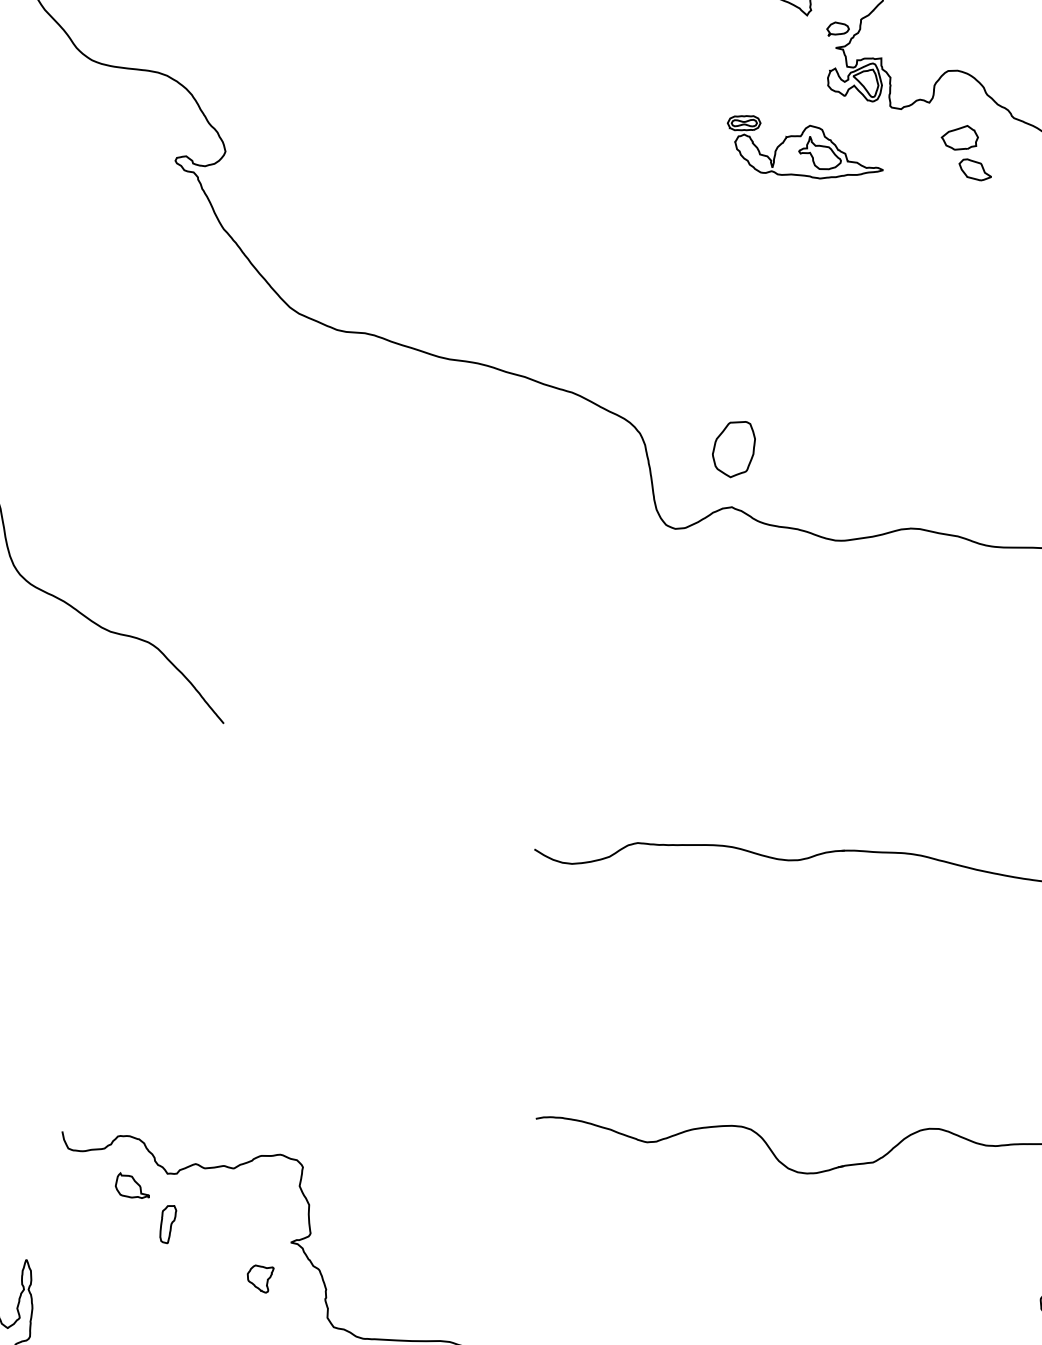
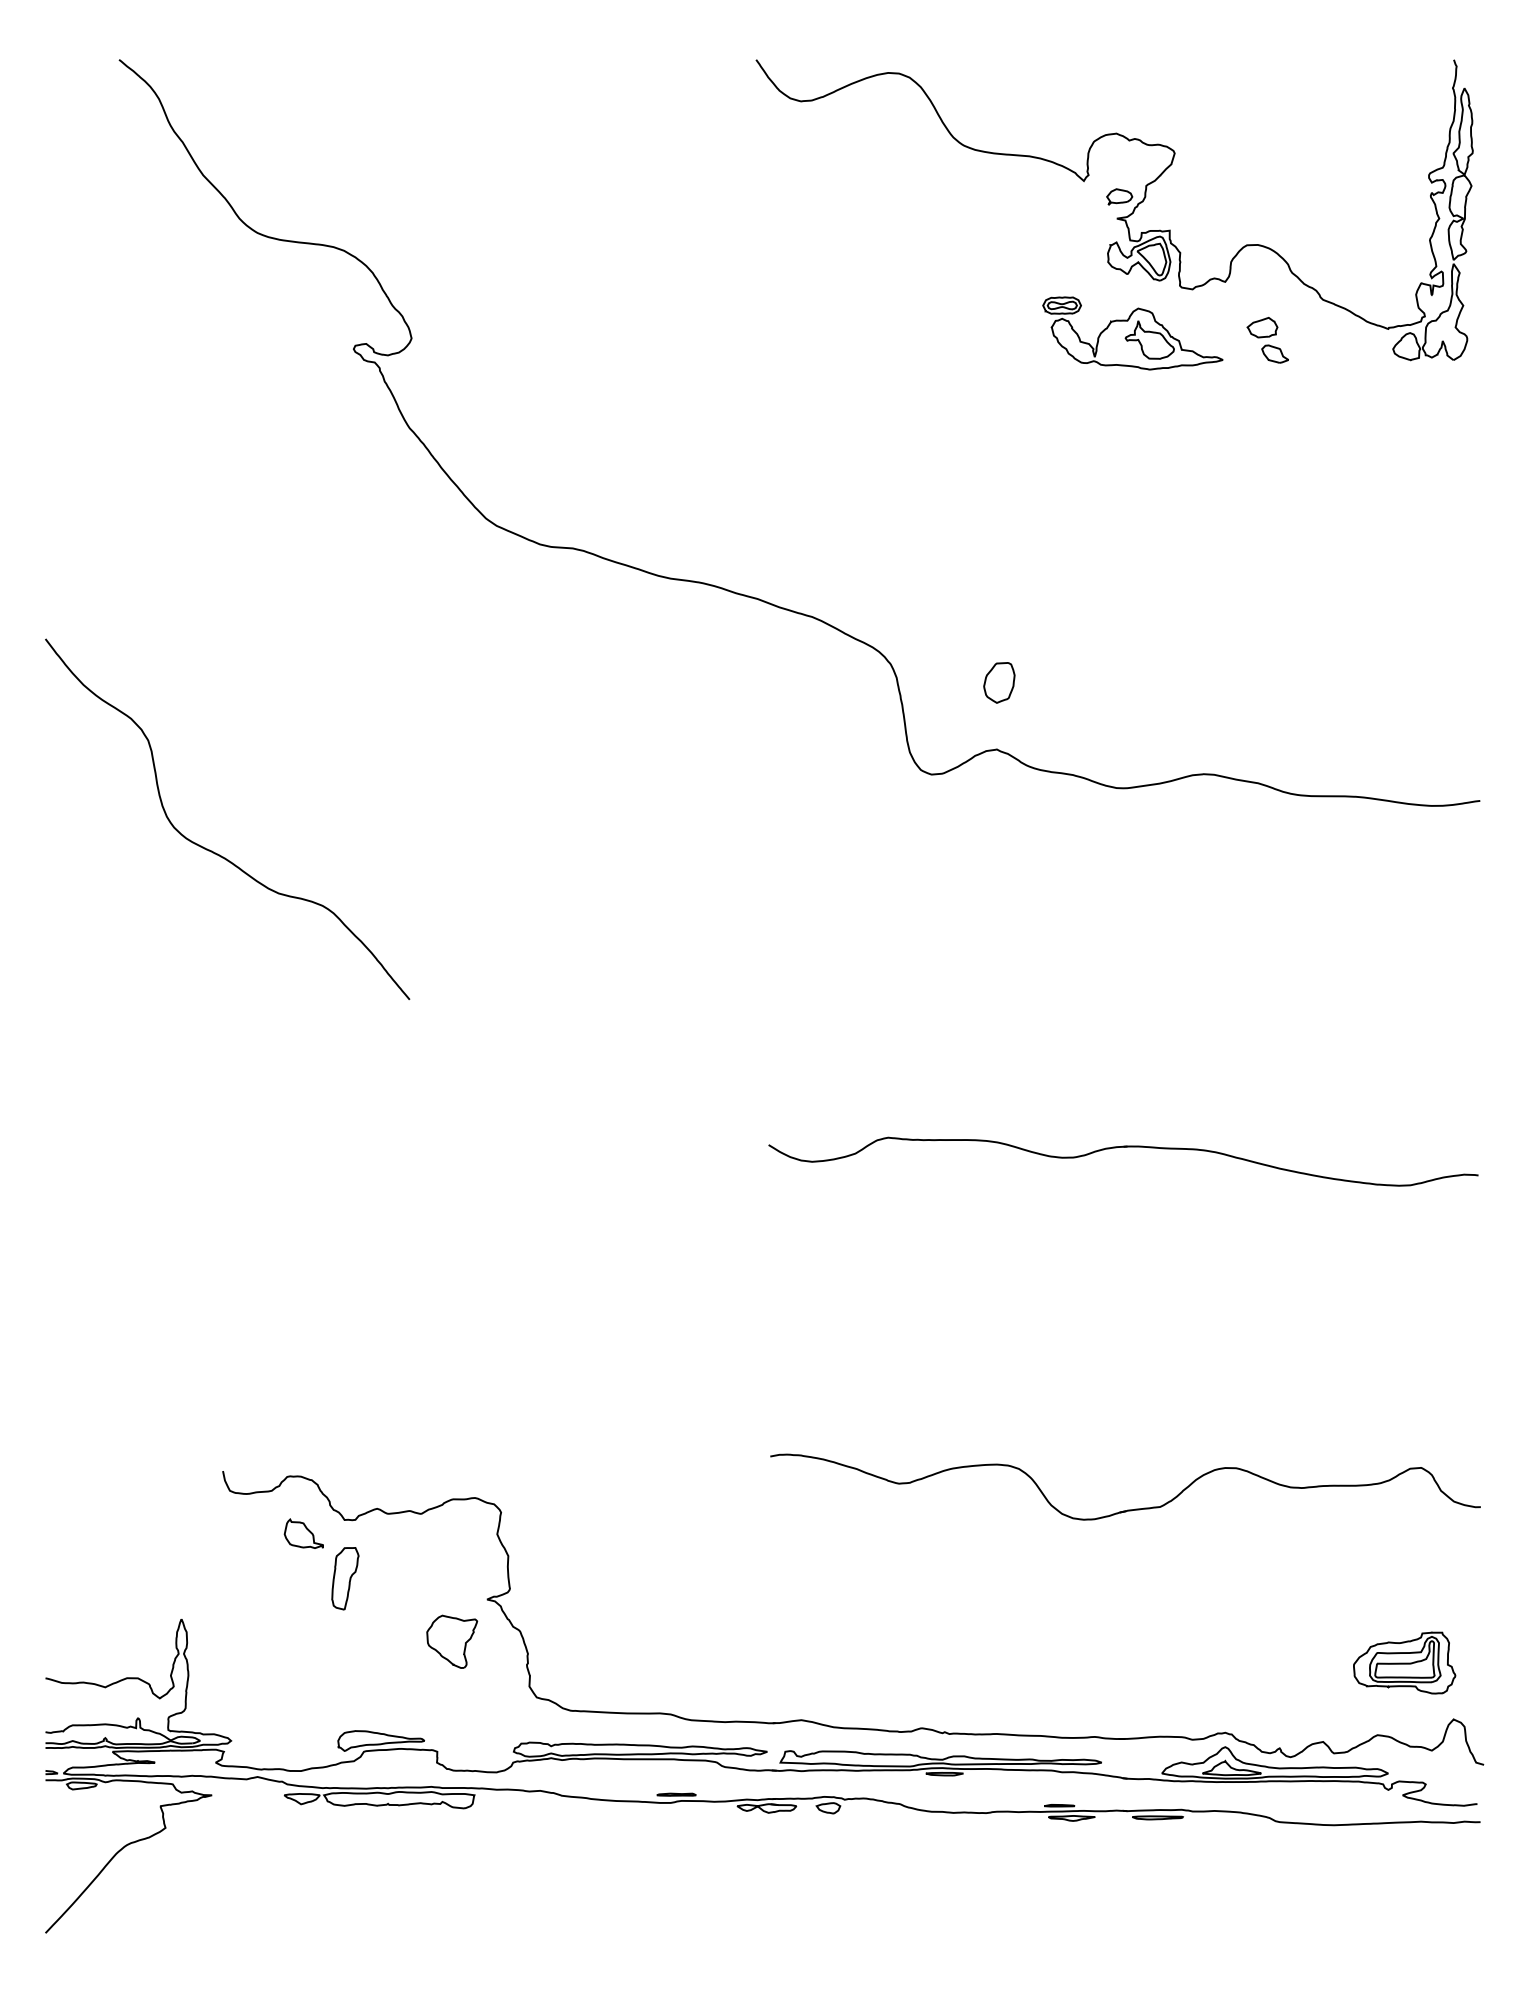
part: (805, 147) -> (1132, 333), moved
part: (965, 153) -> (1267, 340), size x0.71
part: (734, 449) -> (999, 682), size x0.62
part: (168, 1224) -> (345, 1578), size x1.43
part: (260, 1278) -> (452, 1641), size x1.67

